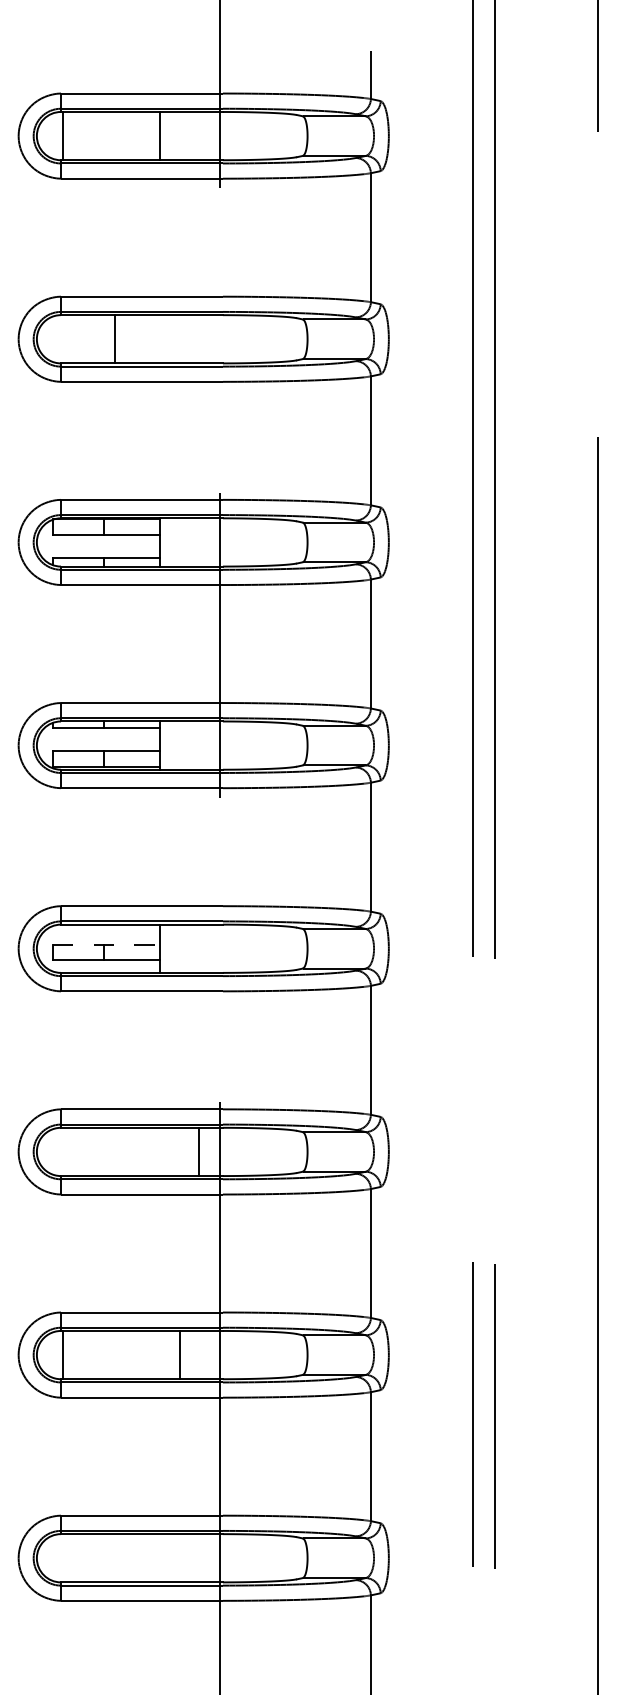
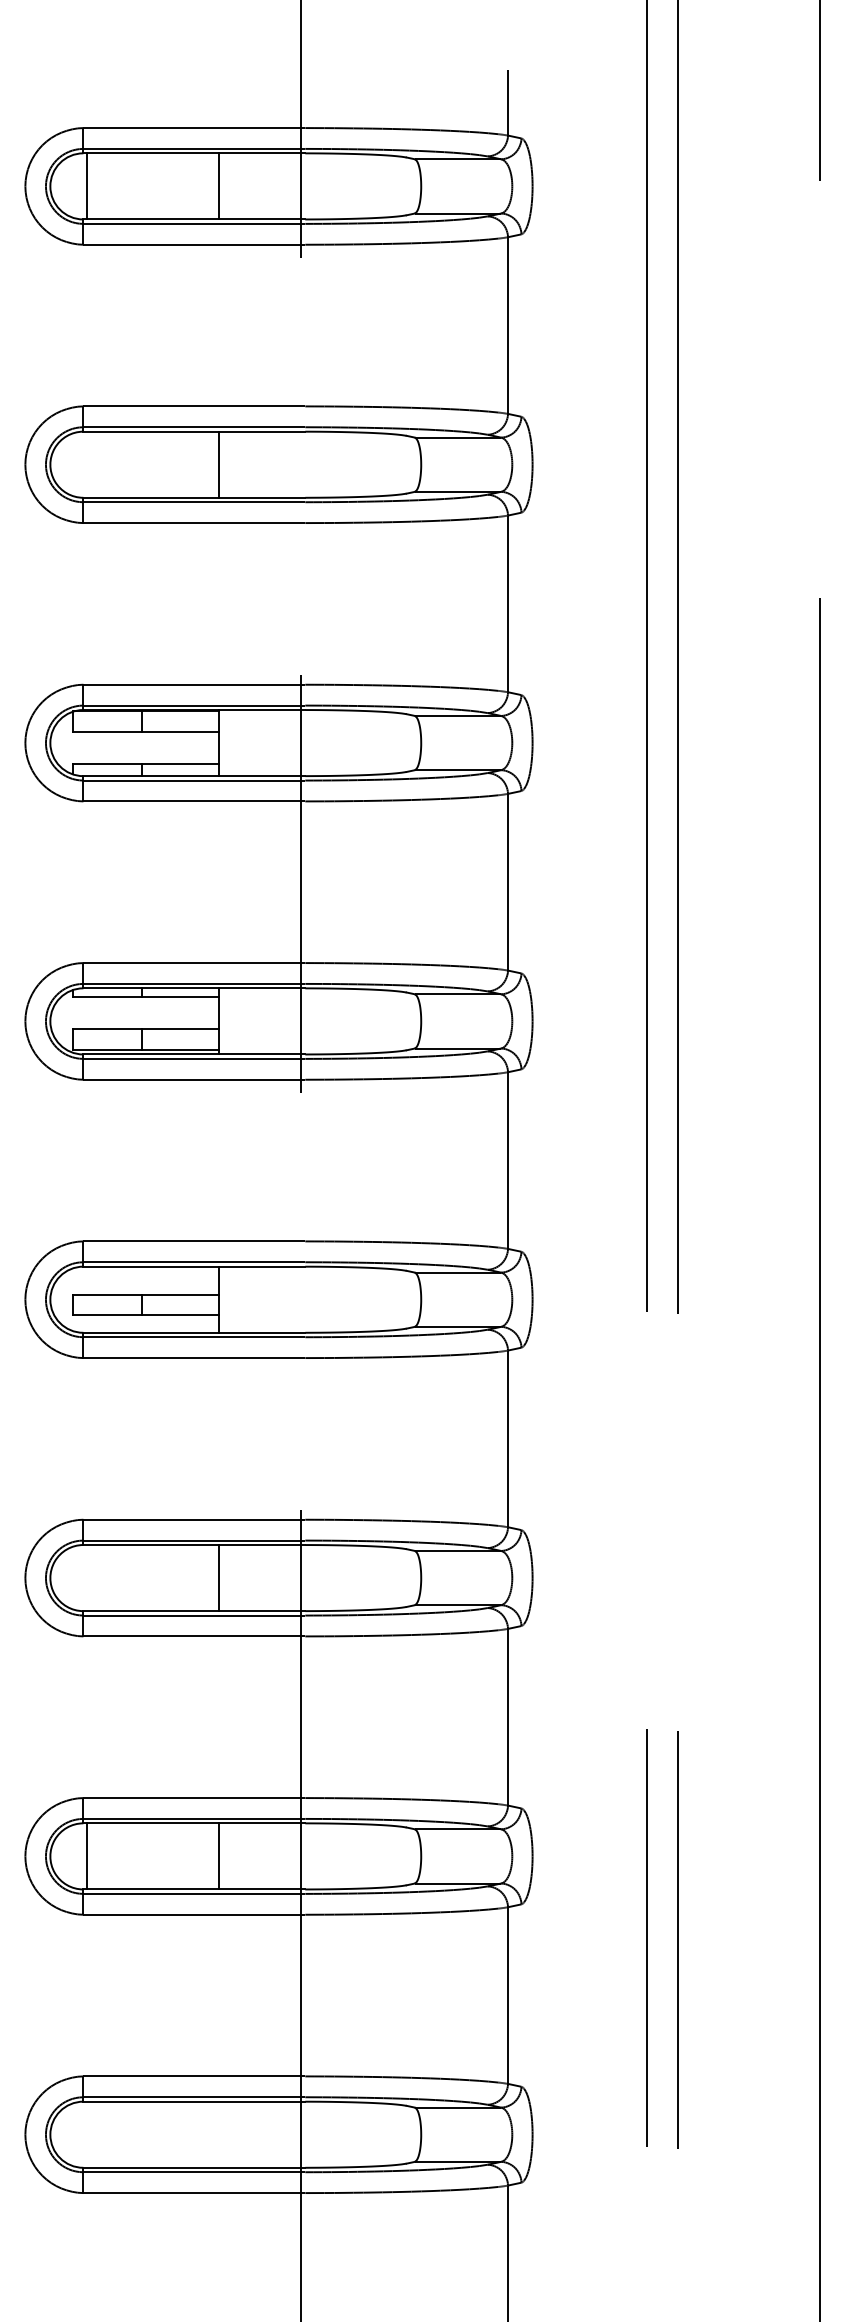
line: (114, 339) -> (218, 465), moved
line: (106, 945) -> (145, 1295), dashed -> solid
line: (198, 1151) -> (218, 1577), moved
line: (179, 1354) -> (218, 1855), moved

